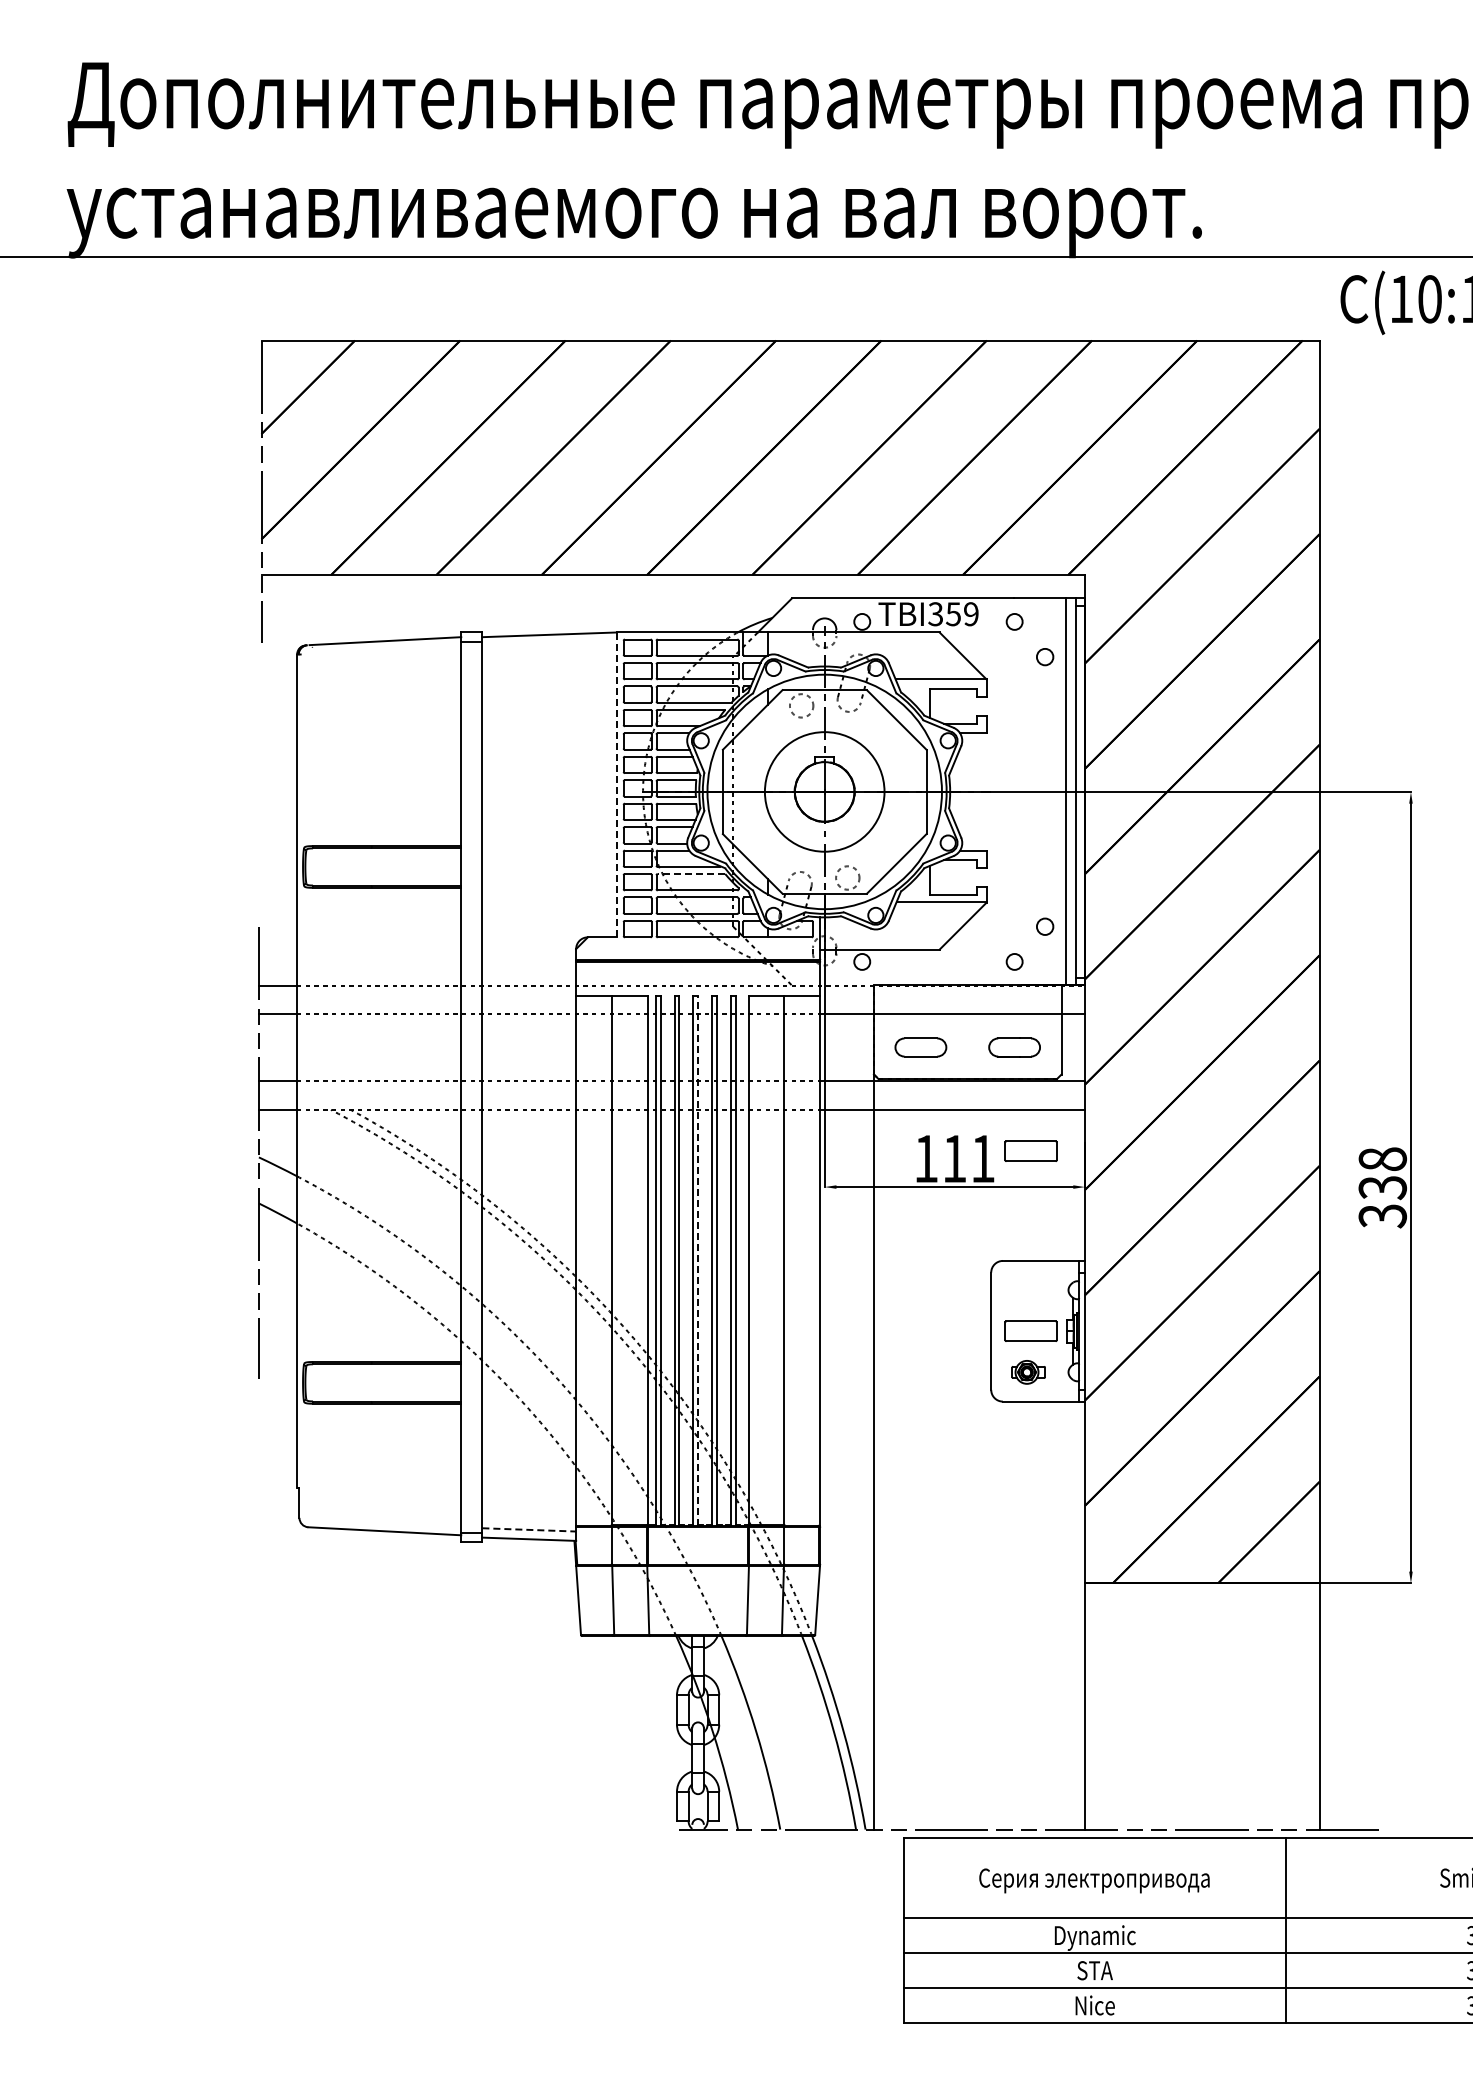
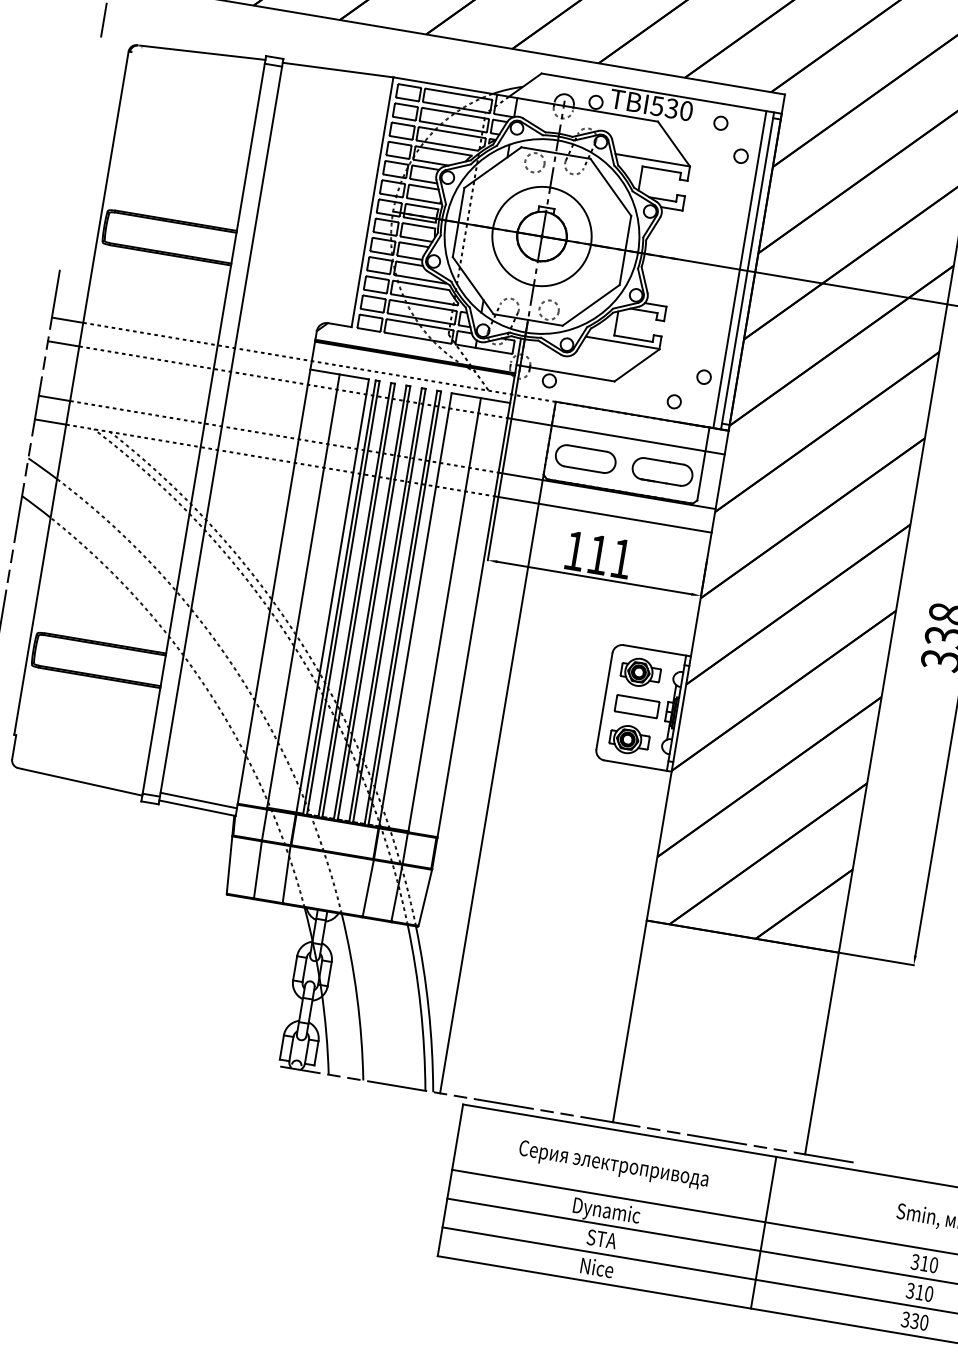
text: (953, 614) -> (671, 108), TBI359 -> TBI530
line: (616, 784) -> (372, 201), dashed -> solid
line: (691, 874) -> (421, 285), dashed -> solid
part: (920, 1047) -> (585, 459), size x1.43
part: (1014, 1047) -> (662, 471), size x1.43
part: (1030, 1150) -> (661, 558), removed
line: (698, 1260) -> (374, 603), dashed -> solid
part: (1028, 1289) -> (640, 672), added
part: (1028, 1372) -> (629, 740), size x1.43
line: (529, 1529) -> (199, 800), dashed -> solid

